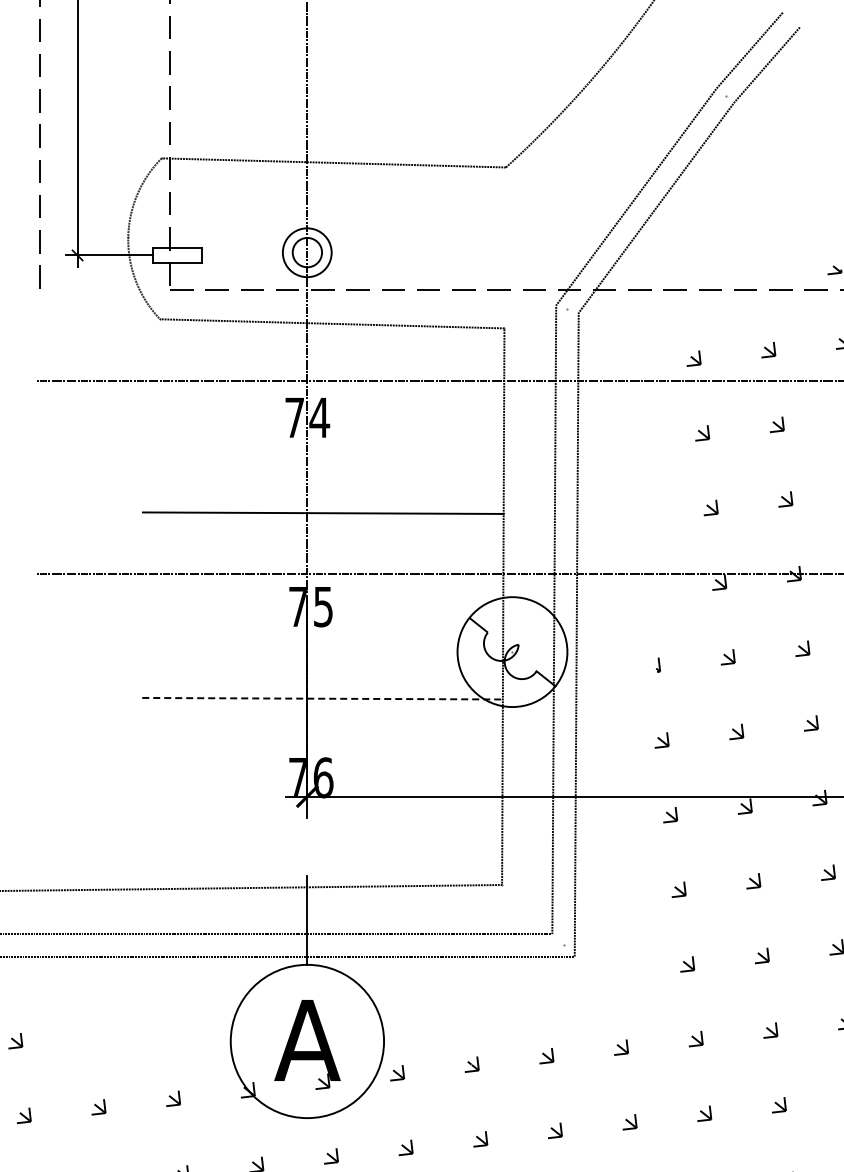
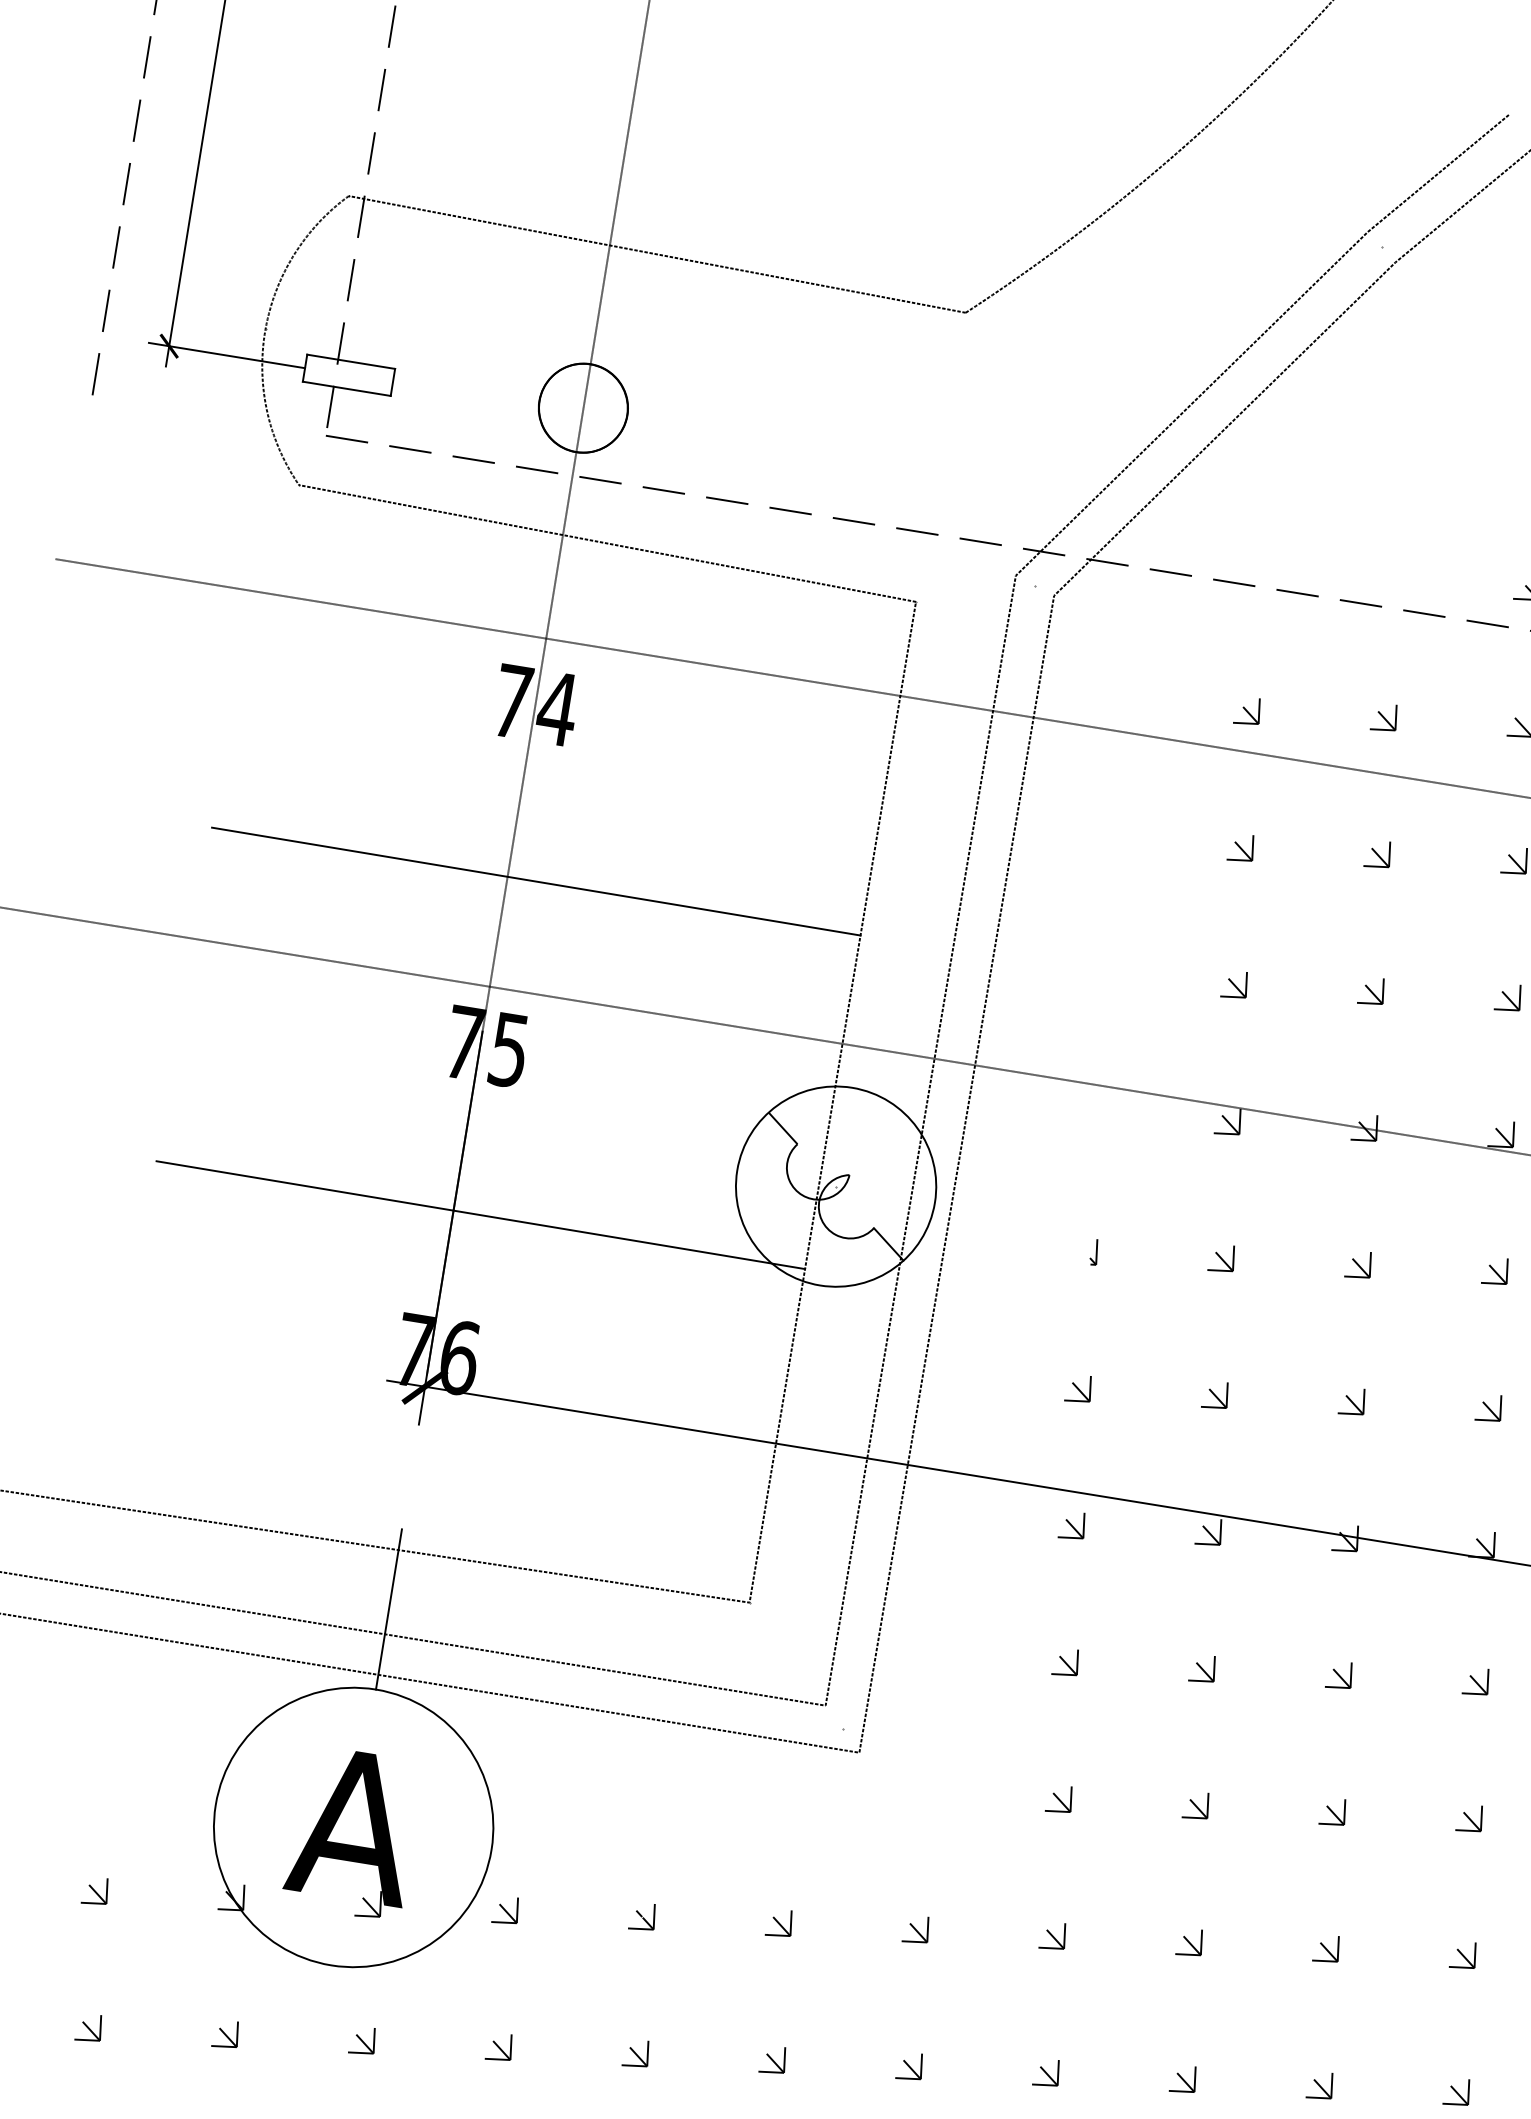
circle: (306, 252) -> (581, 407), size x1.67
line: (323, 698) -> (482, 1215), dashed -> solid

